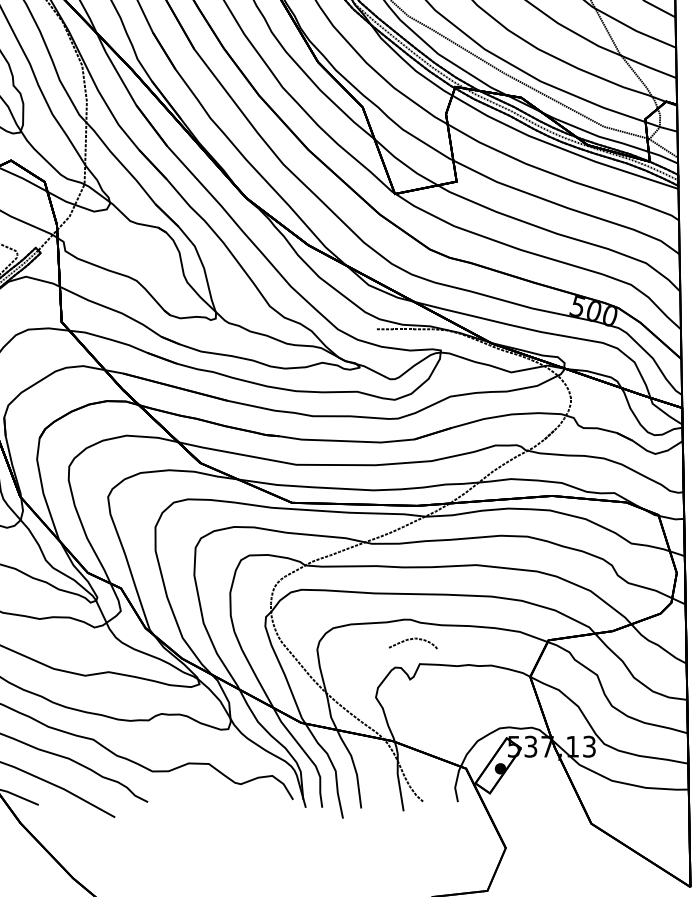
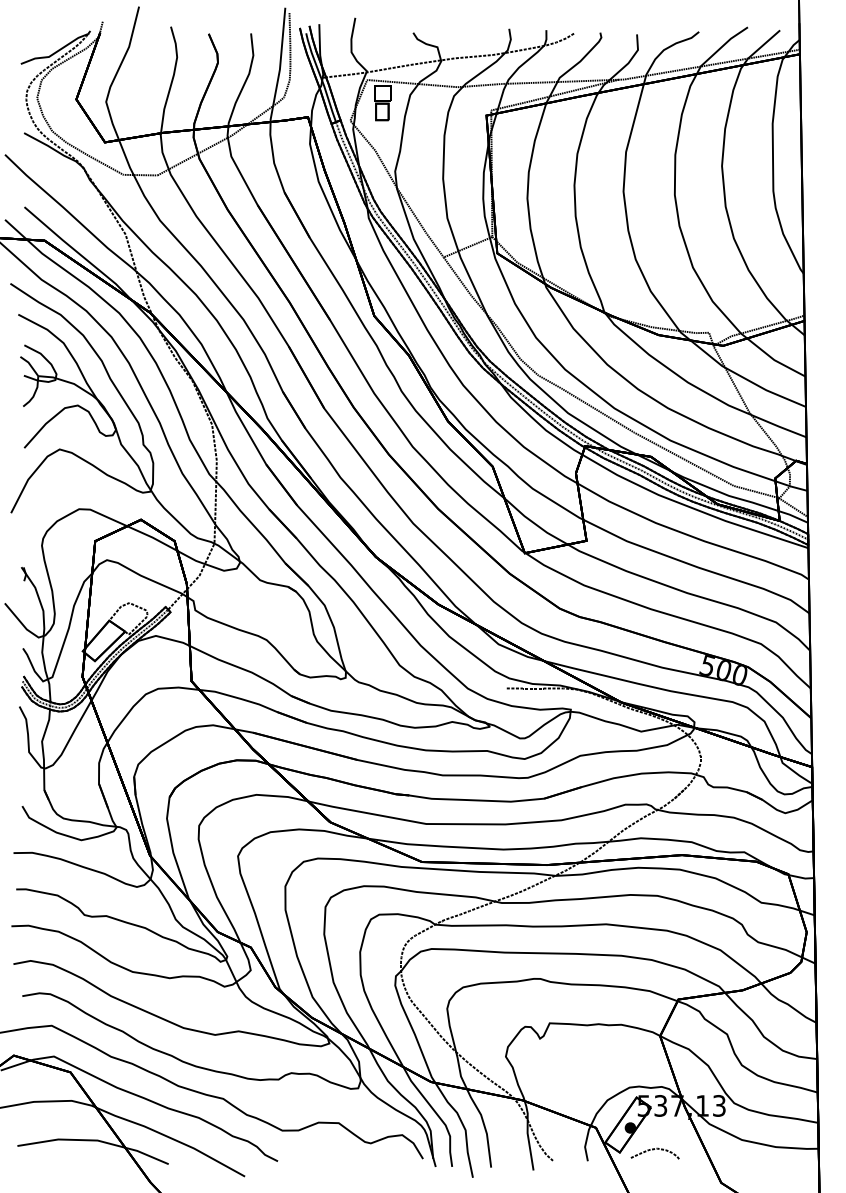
curve: (411, 640) -> (653, 1150), moved

